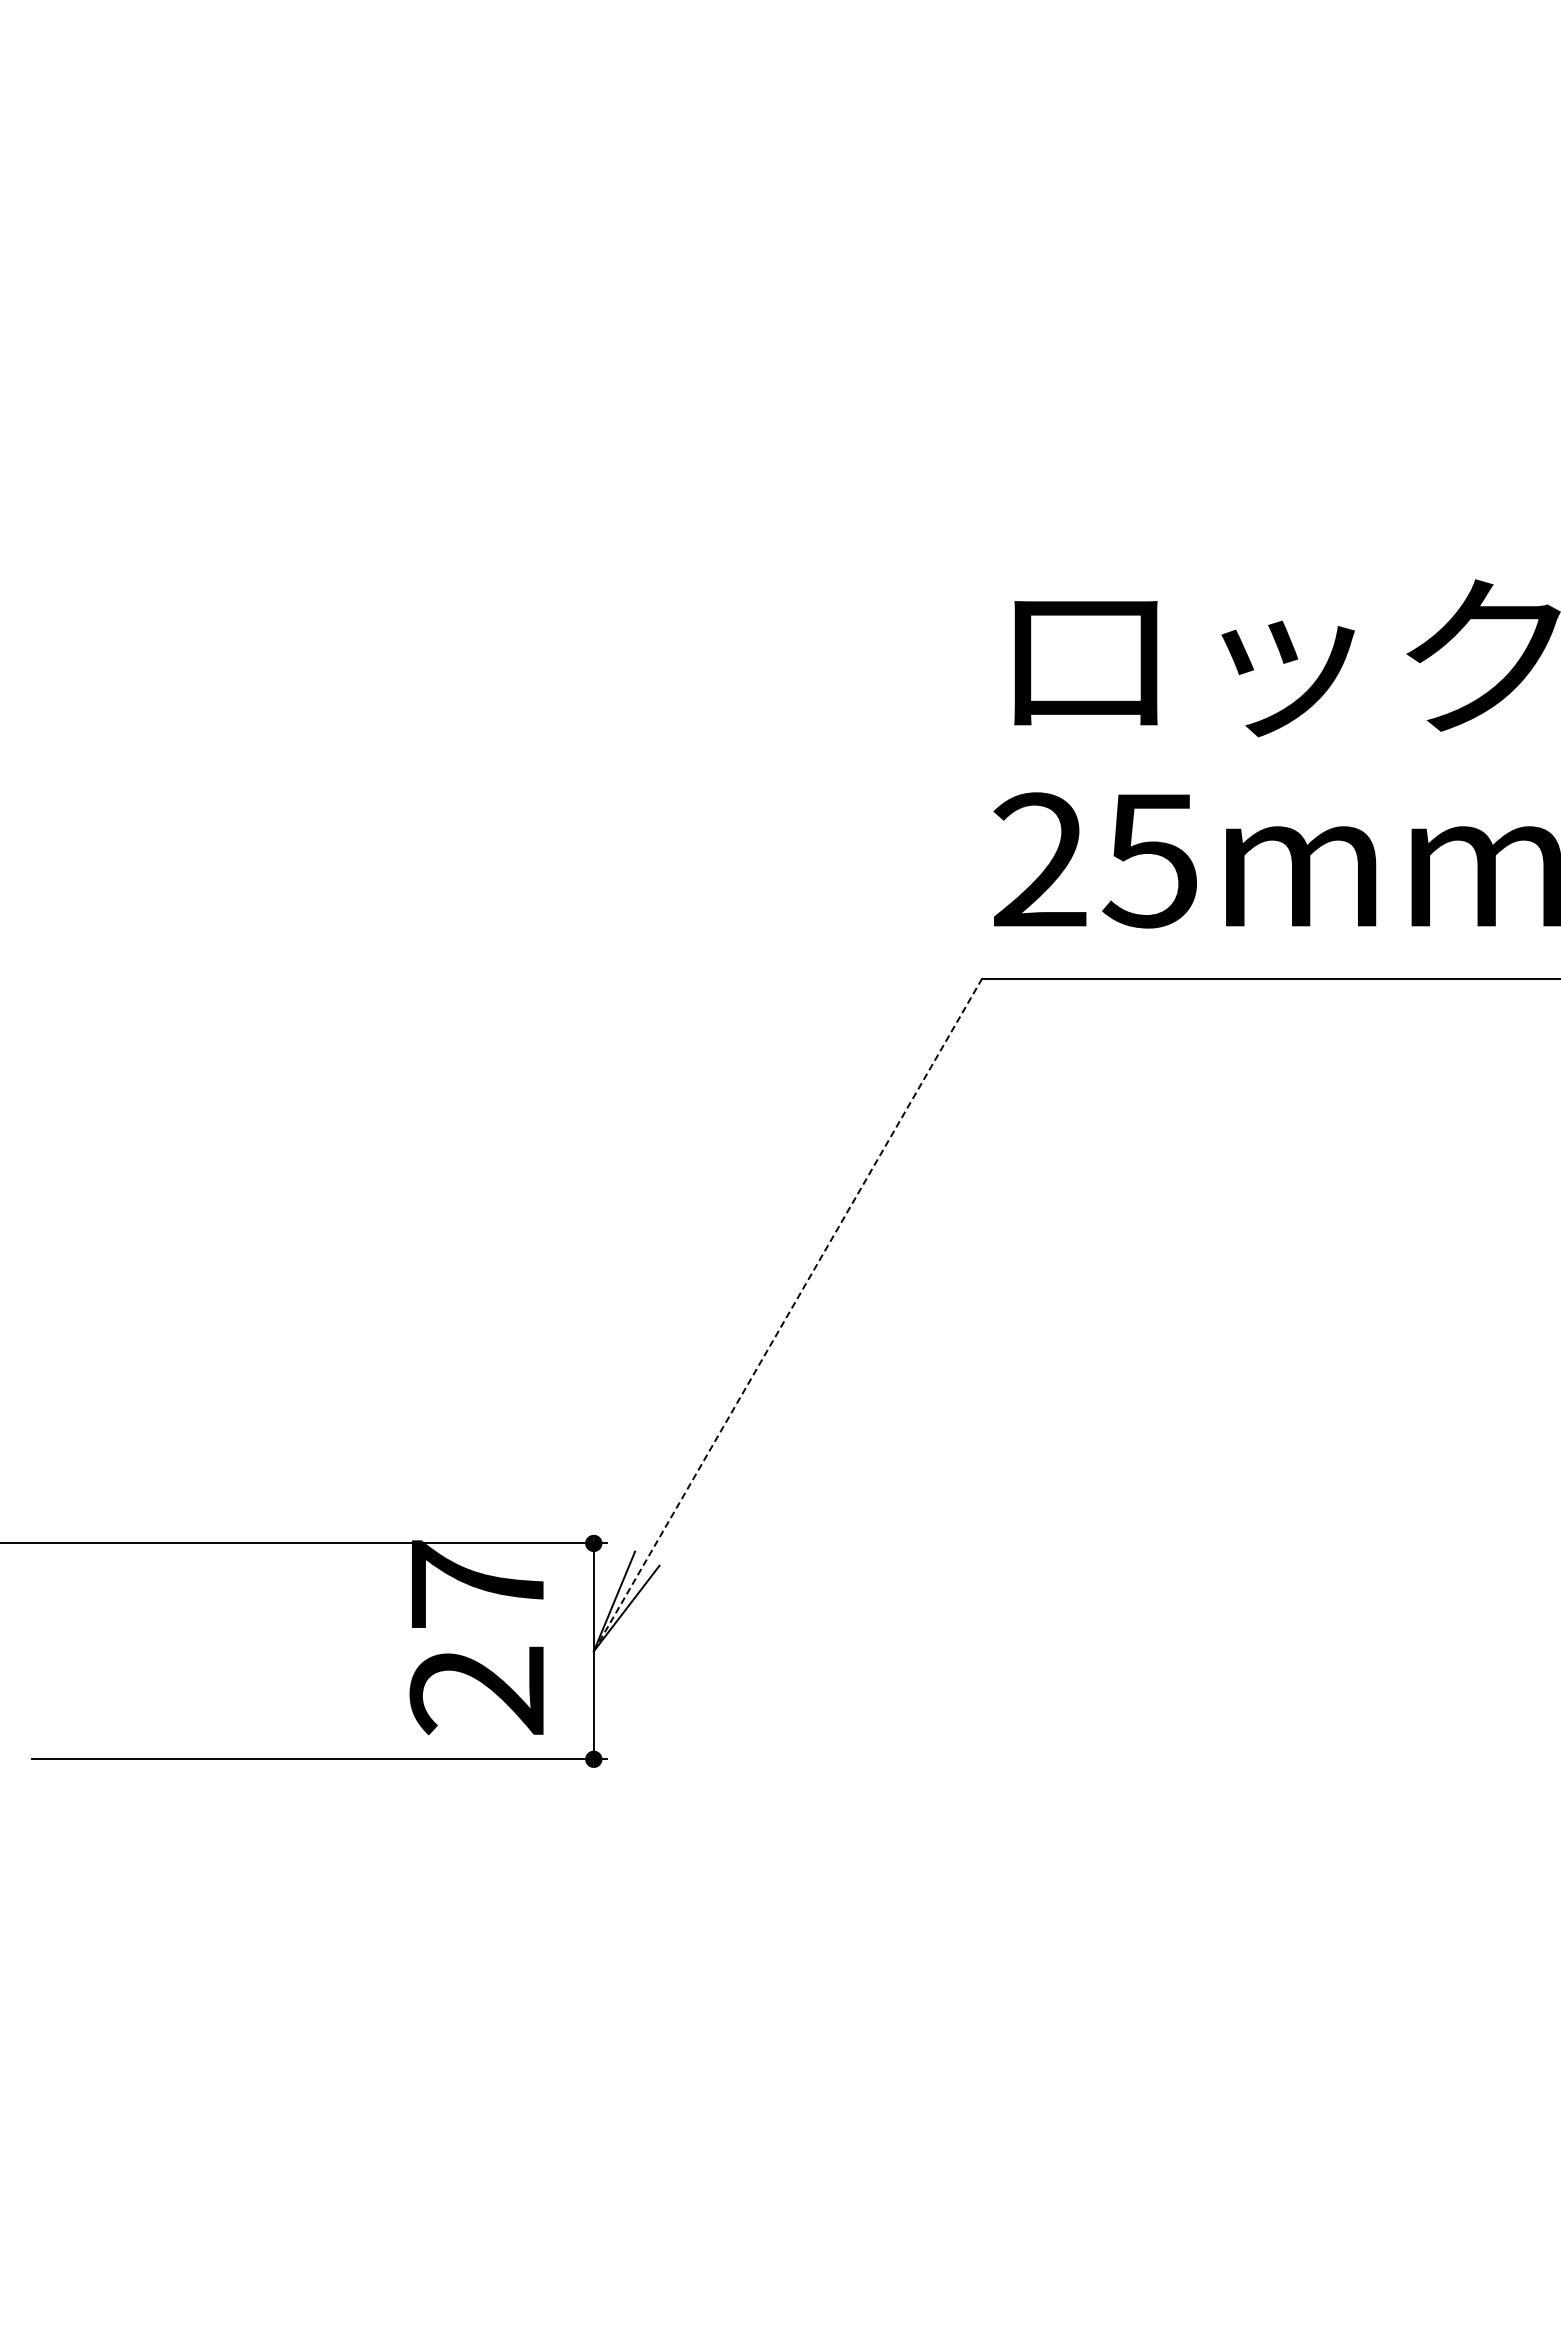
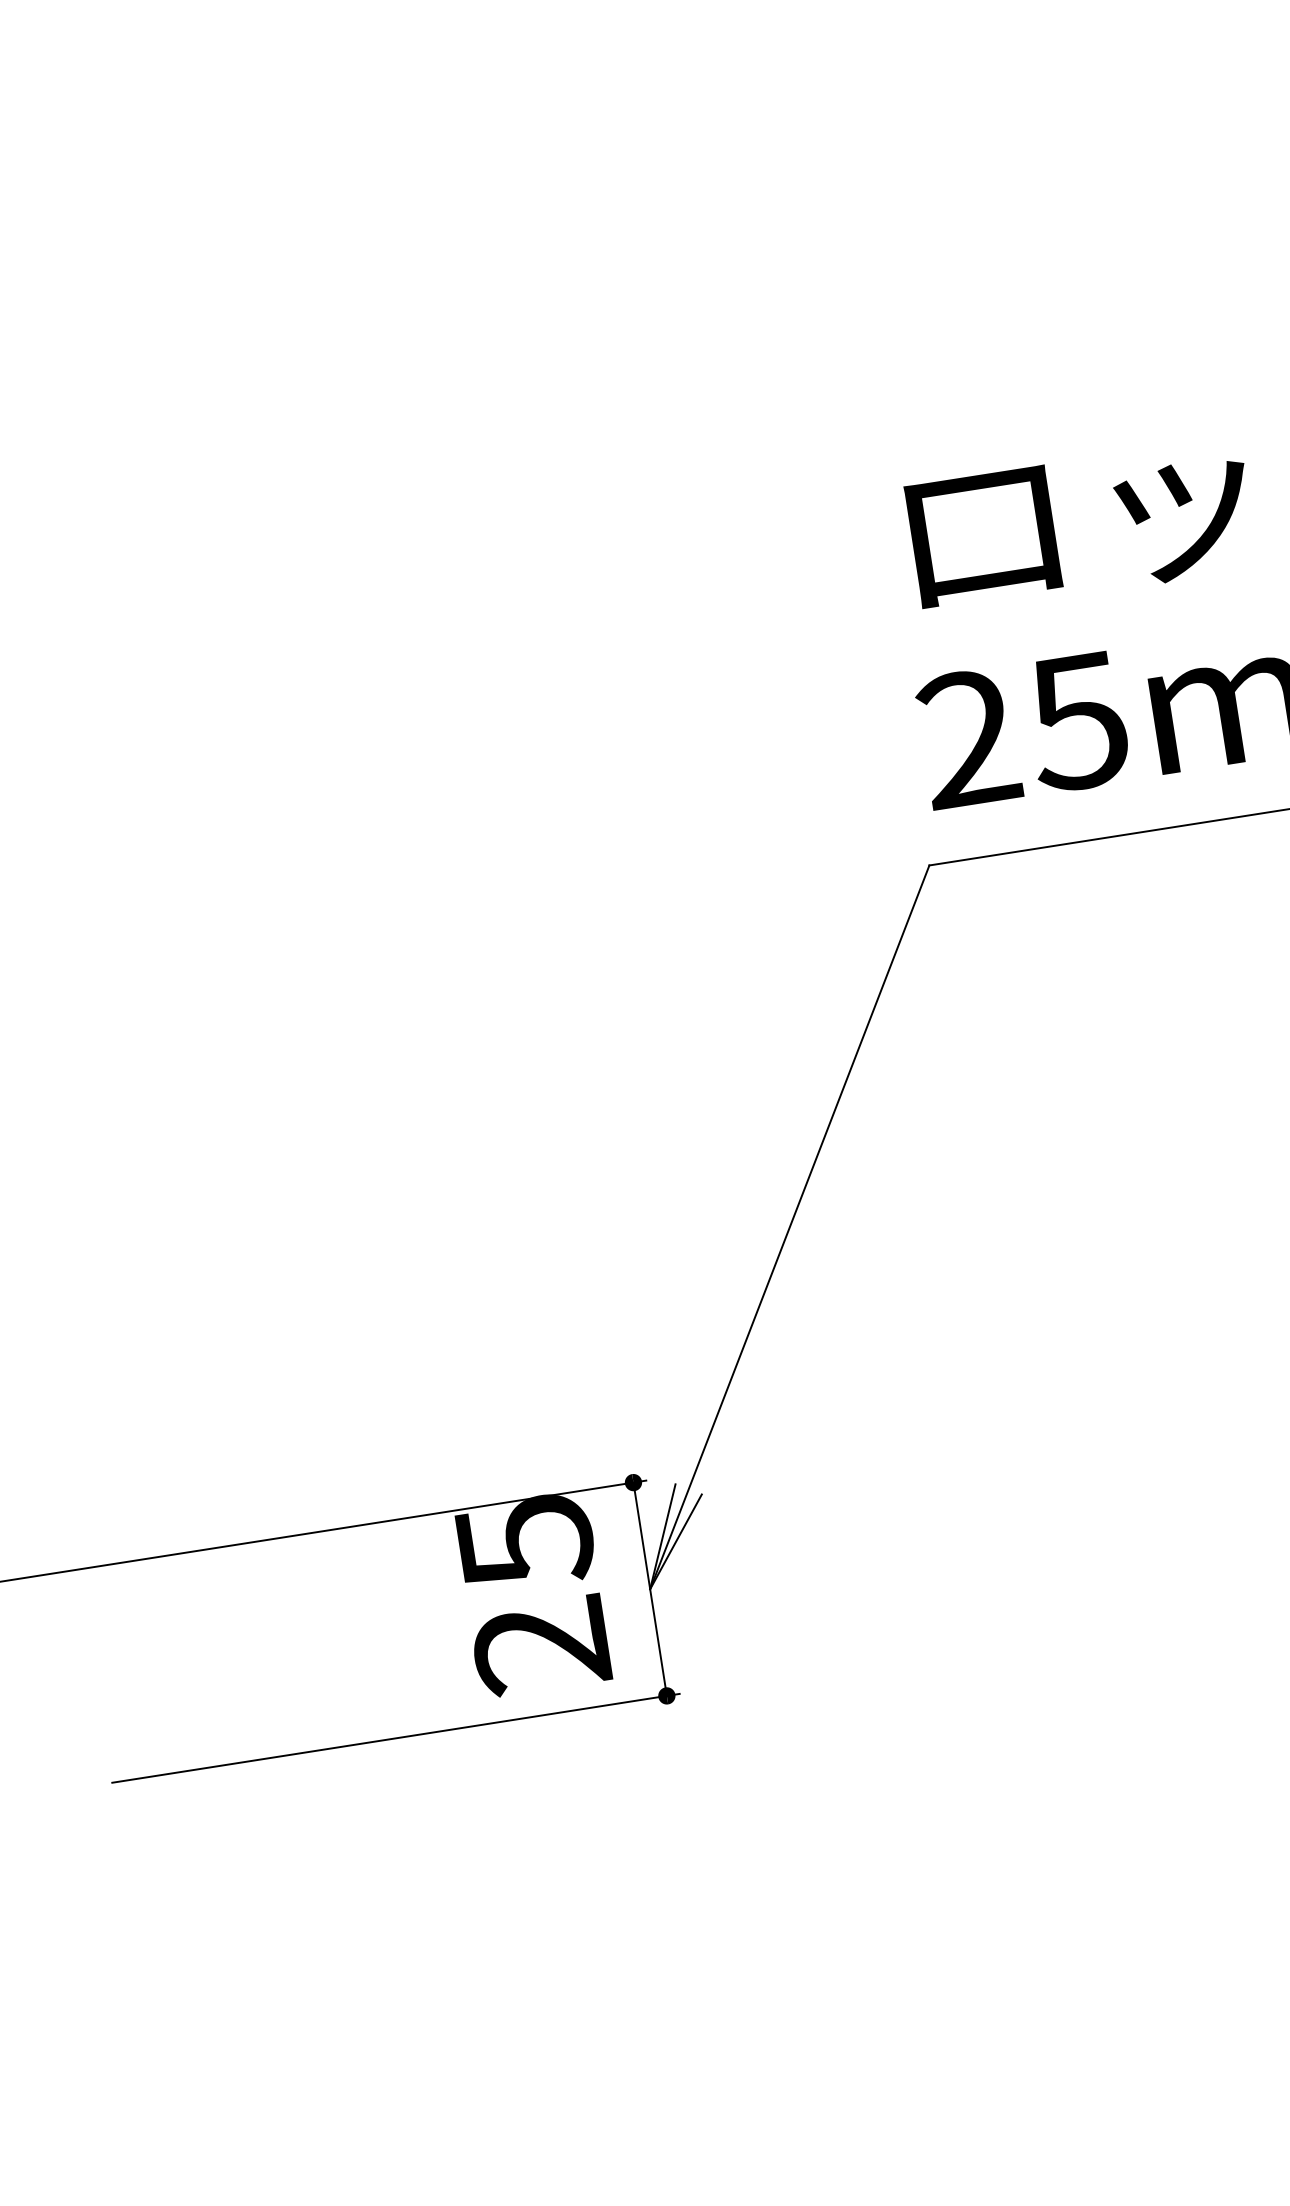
line: (787, 1315) -> (789, 1227), dashed -> solid
text: (478, 1585) -> (526, 1542), 27 -> 25

